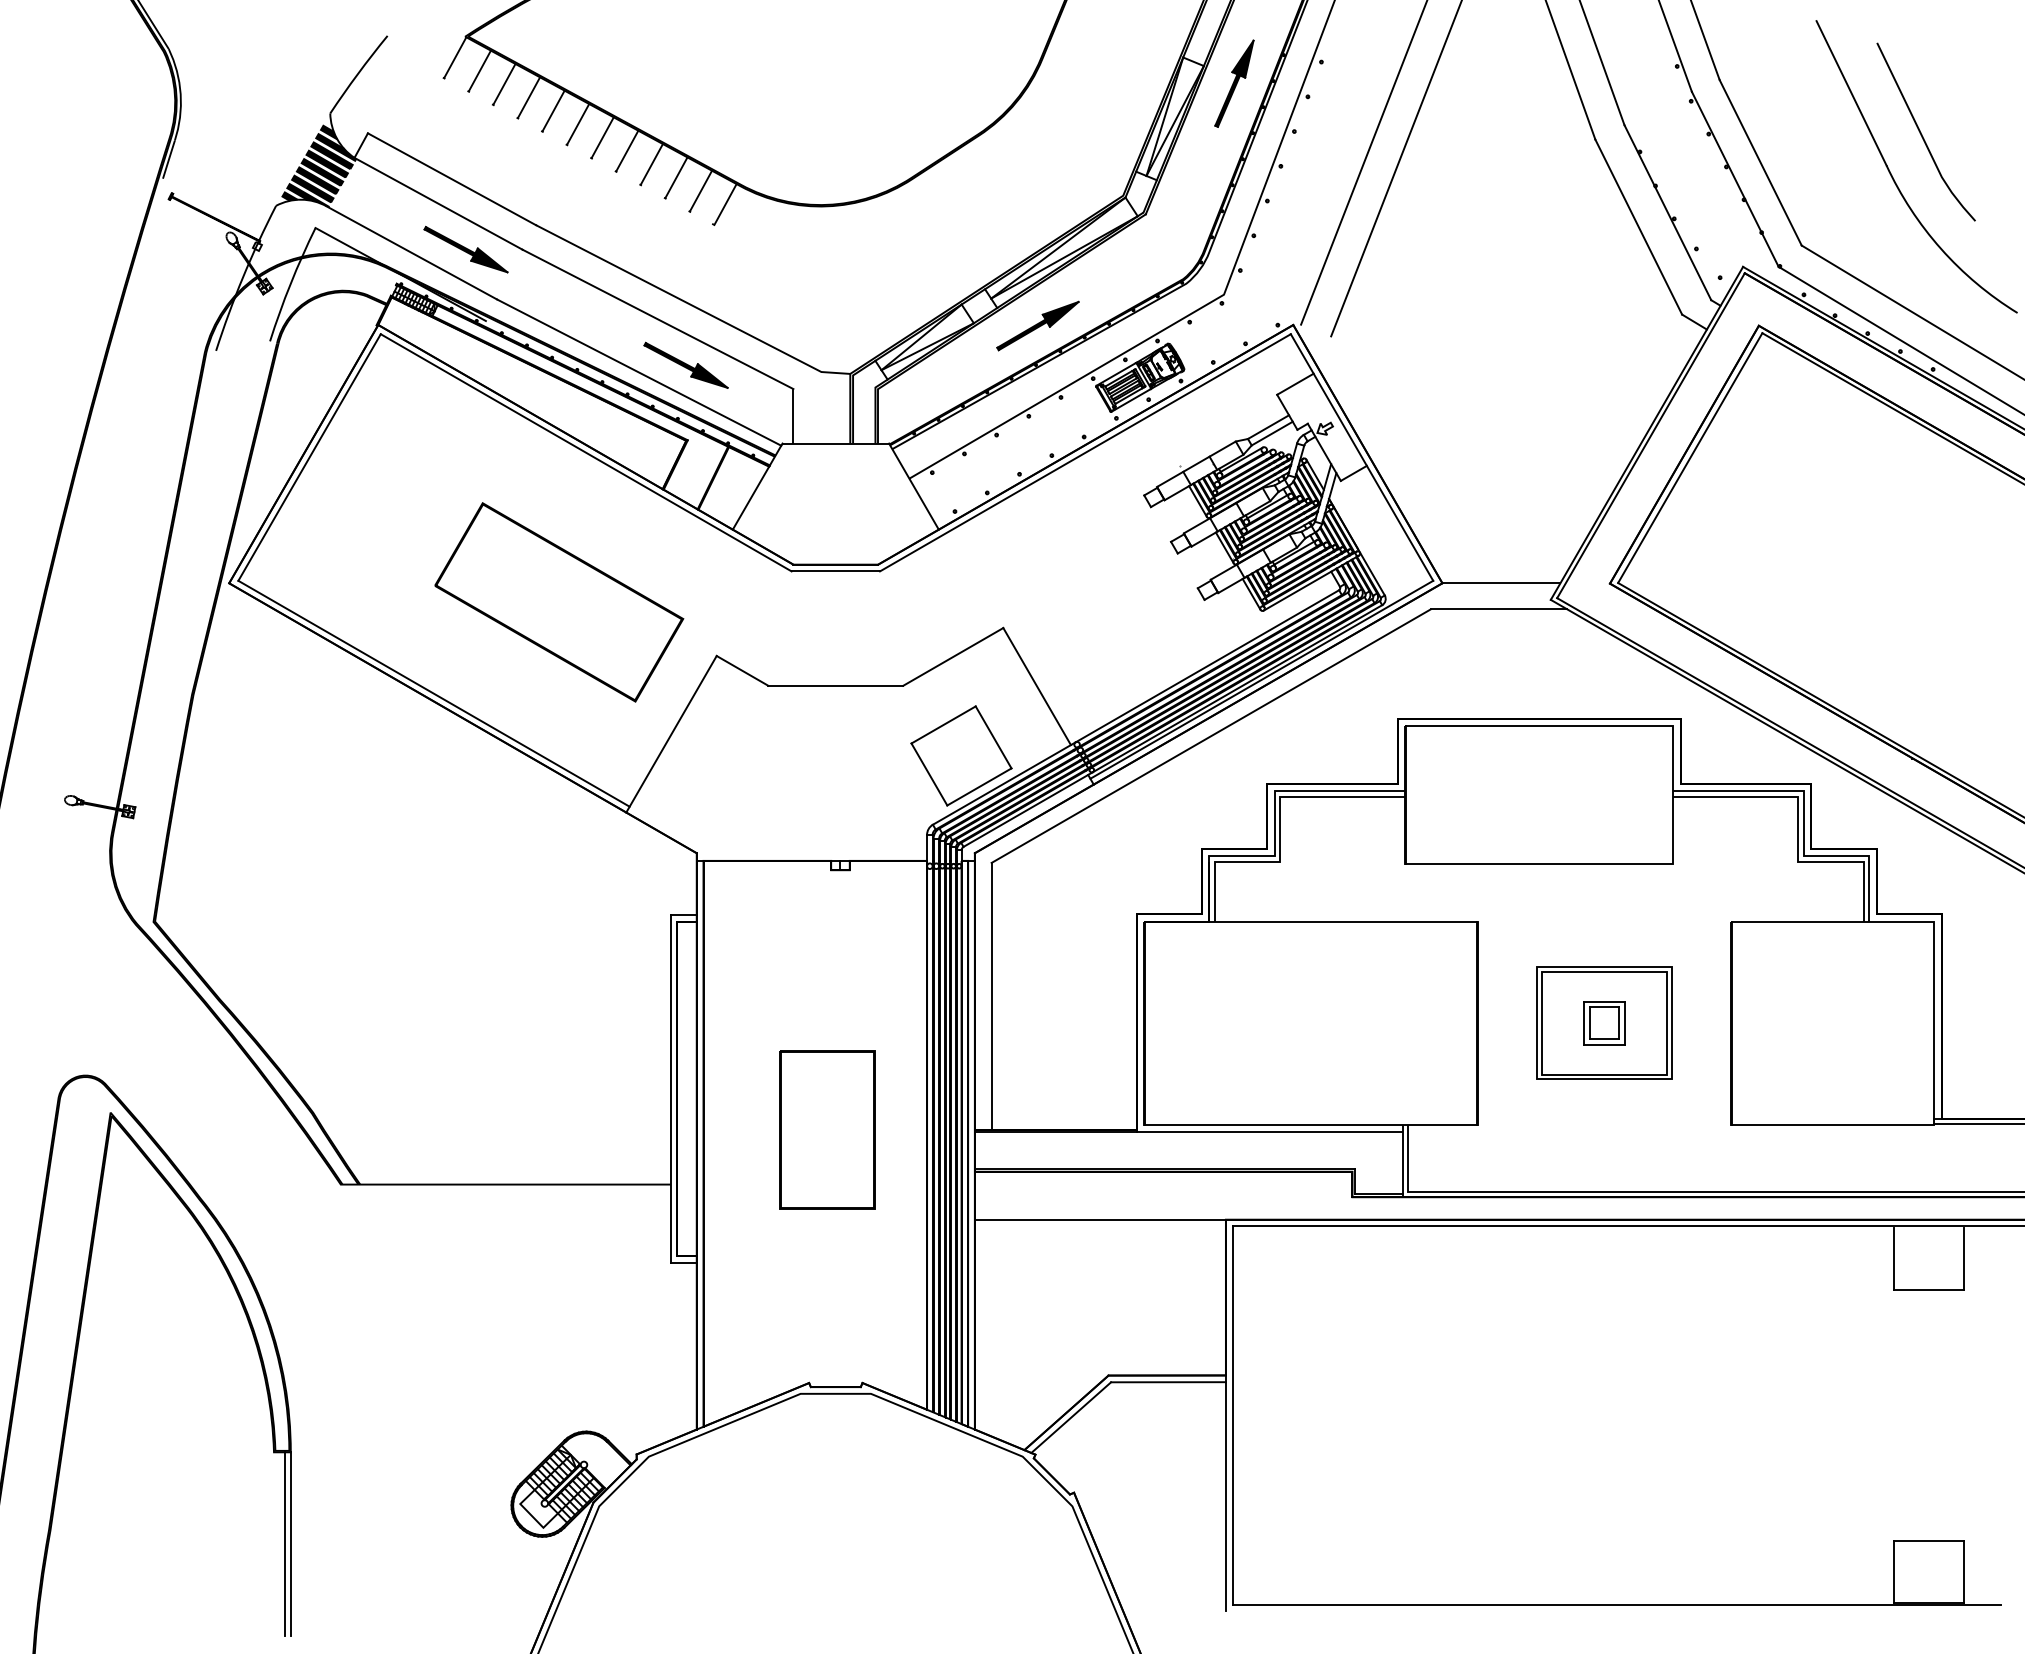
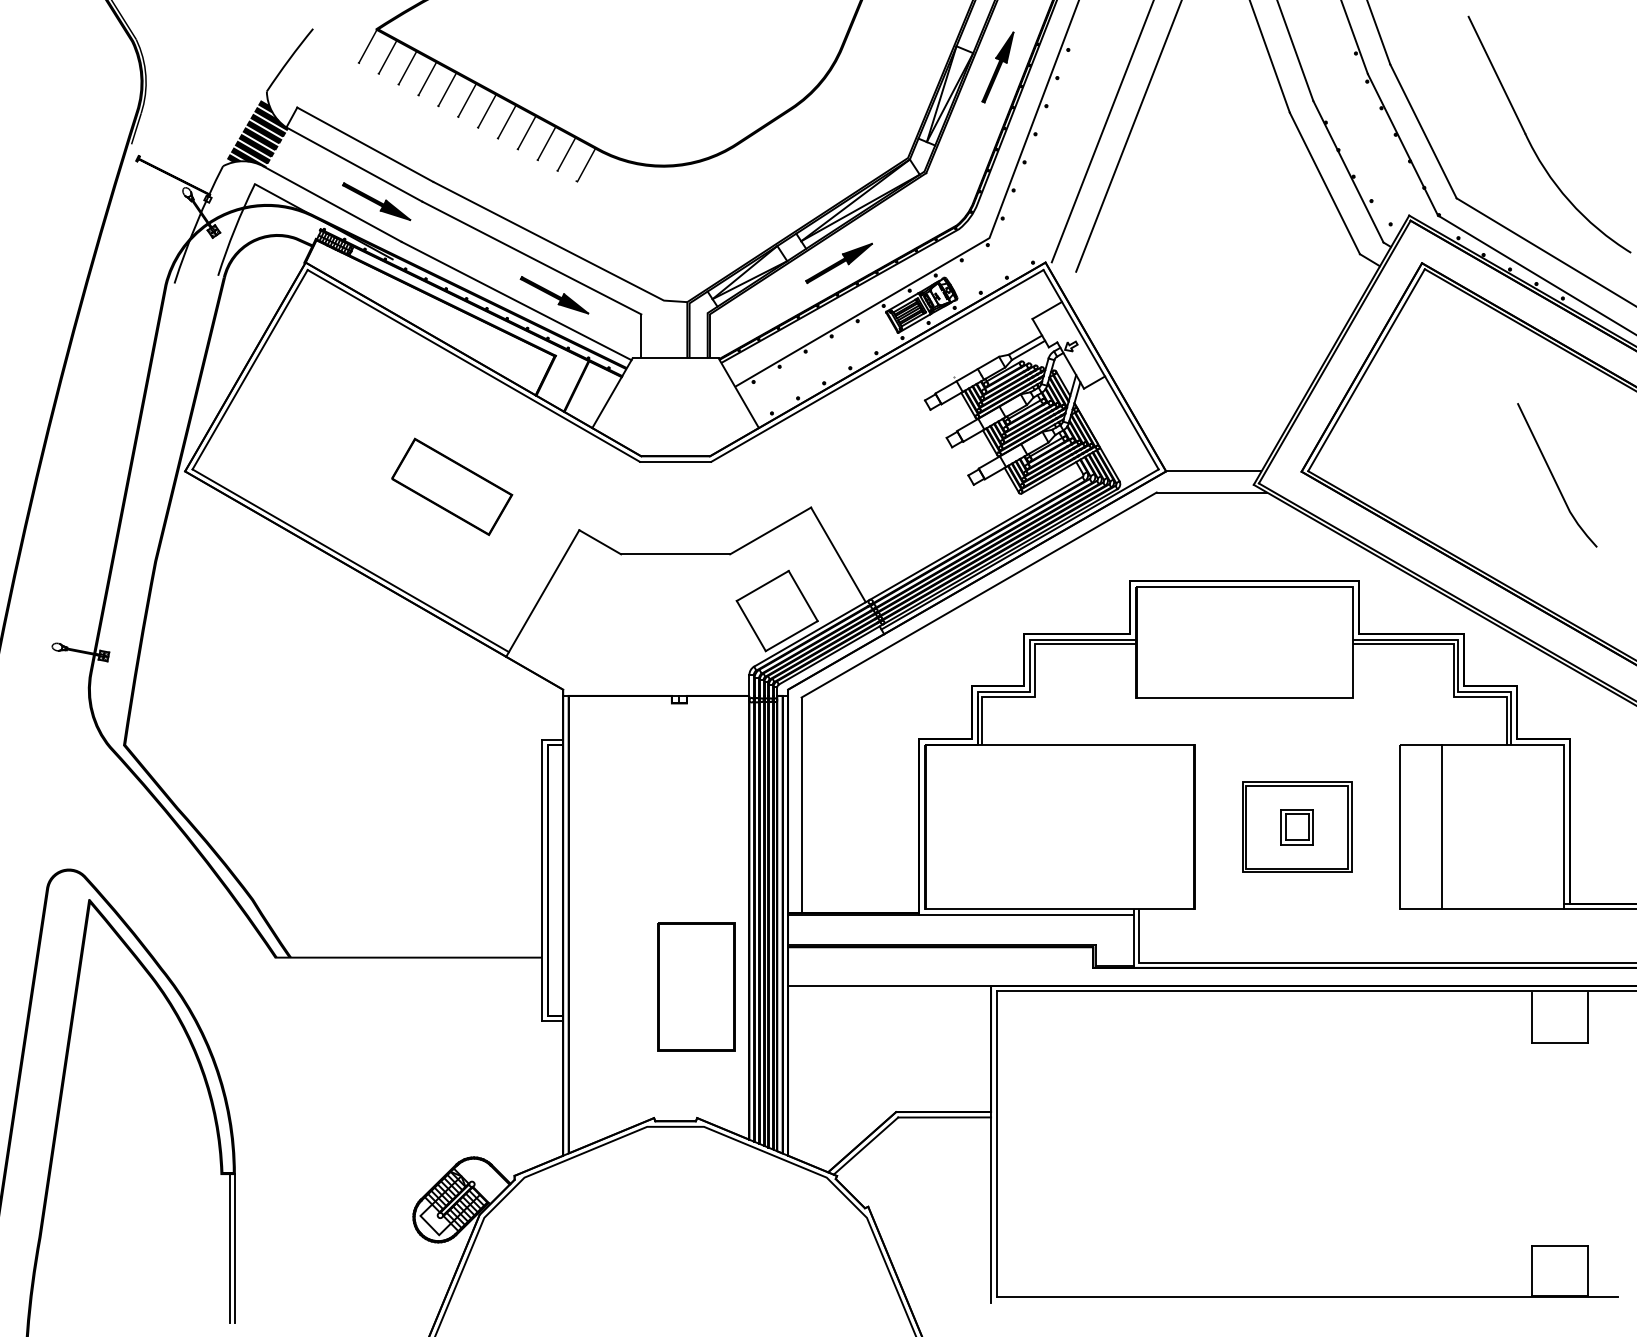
curve: (1921, 132) -> (1553, 475), moved
part: (559, 602) -> (452, 486), size x0.6
line: (1732, 1022) -> (1441, 826), moved
part: (827, 1129) -> (696, 986), moved

